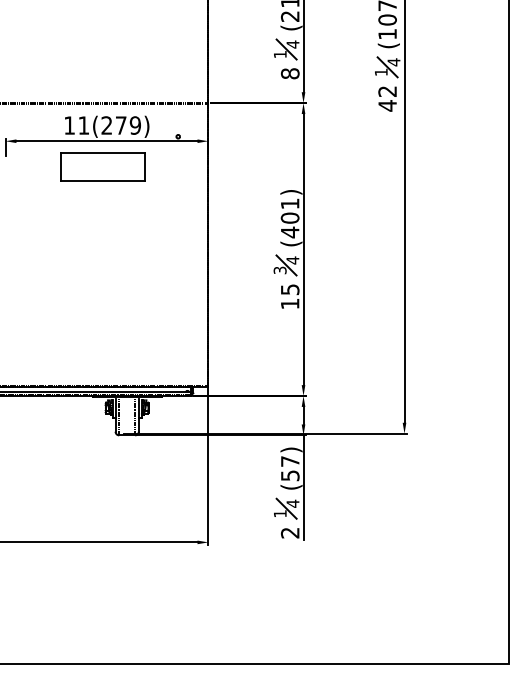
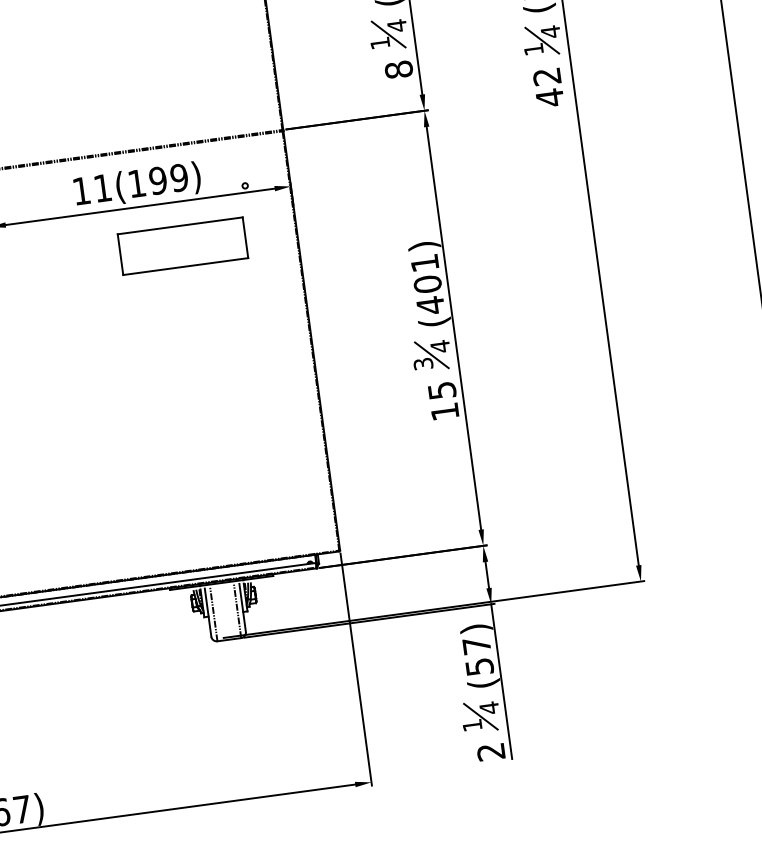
text: (113, 125) -> (146, 182), 11(279) -> 11(199)
part: (102, 166) -> (182, 245), moved

